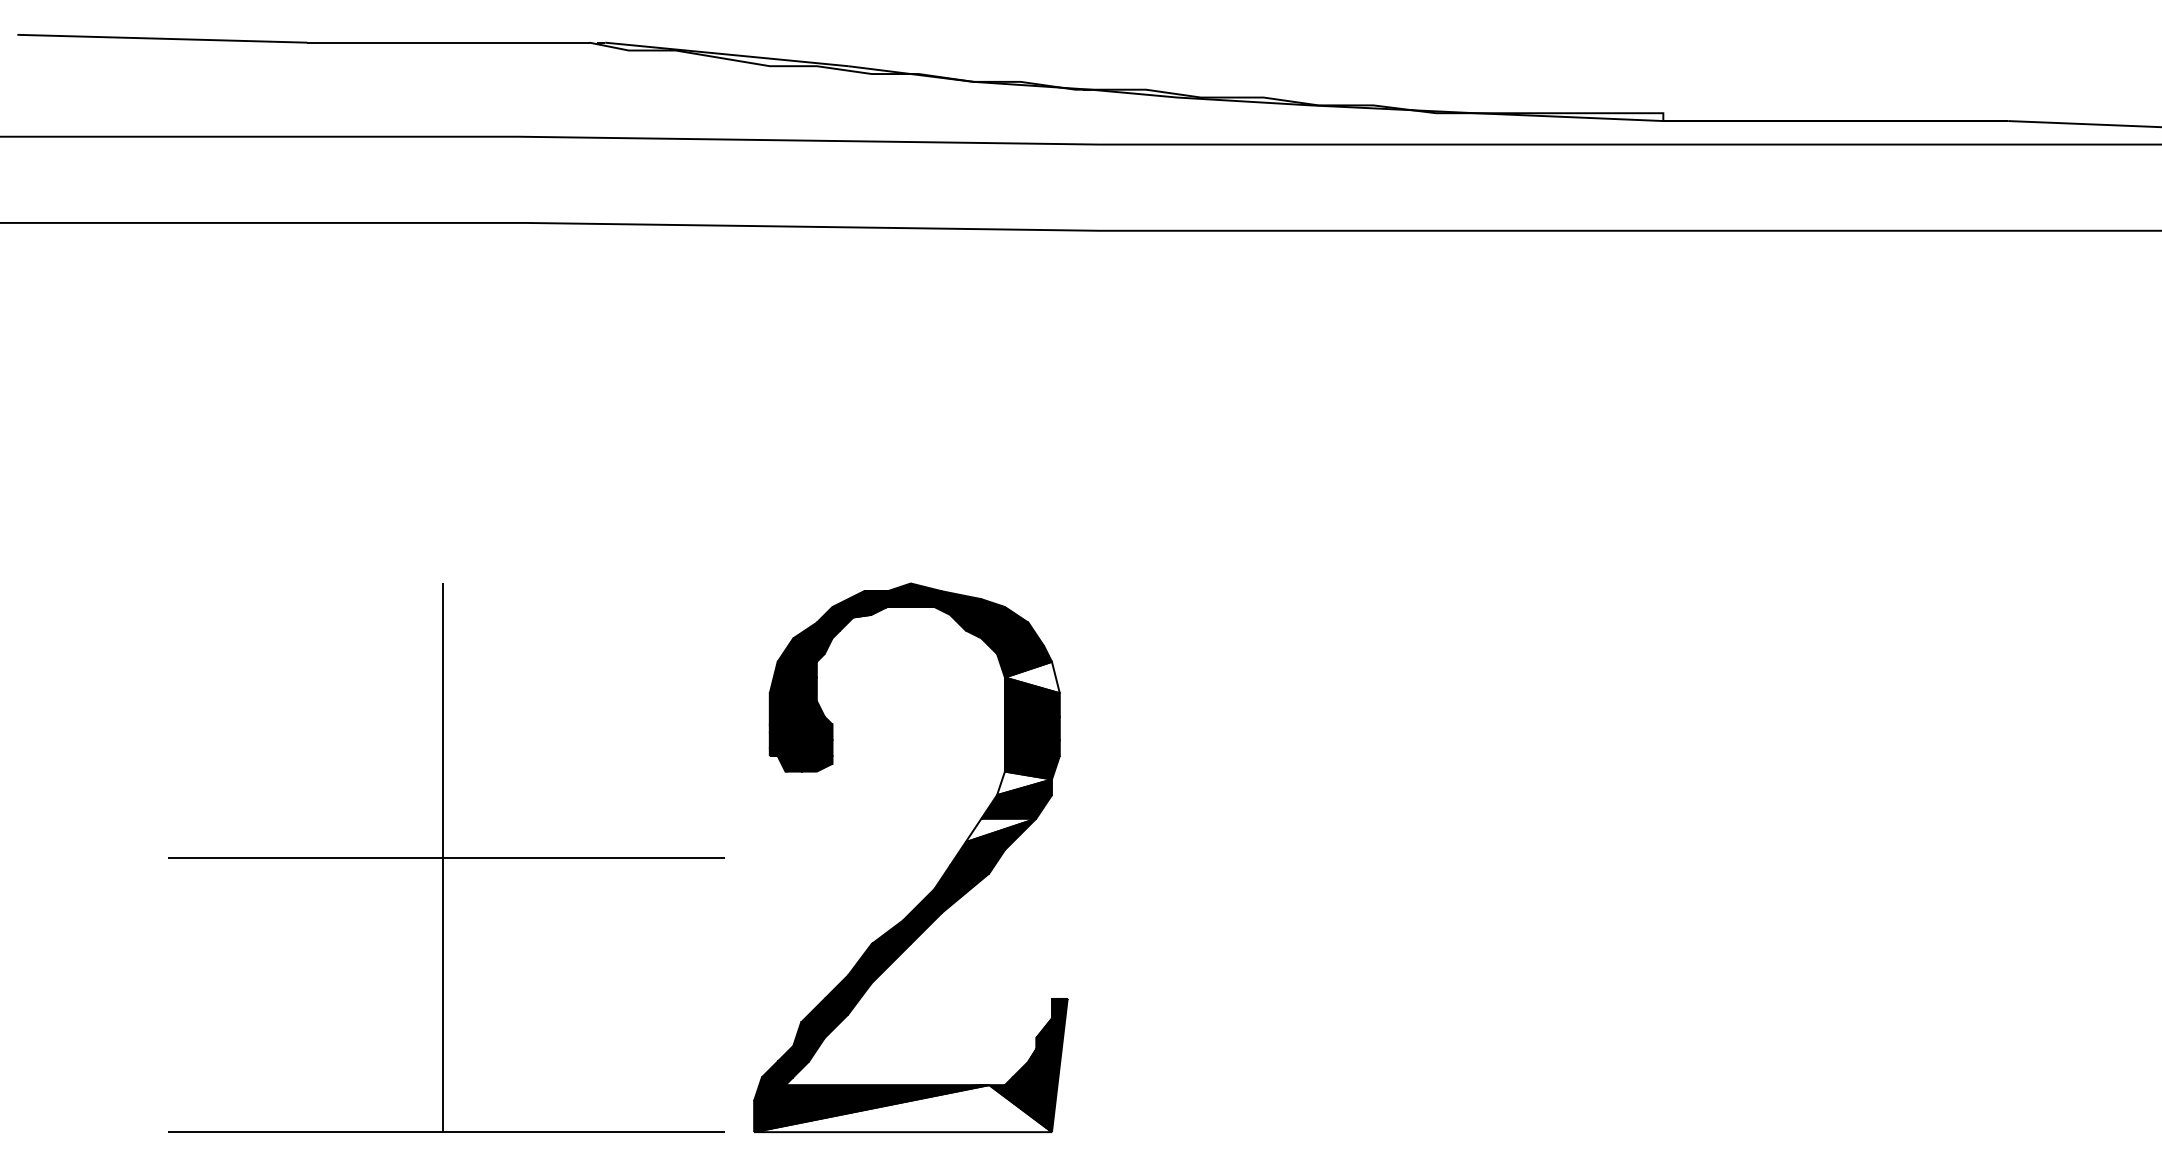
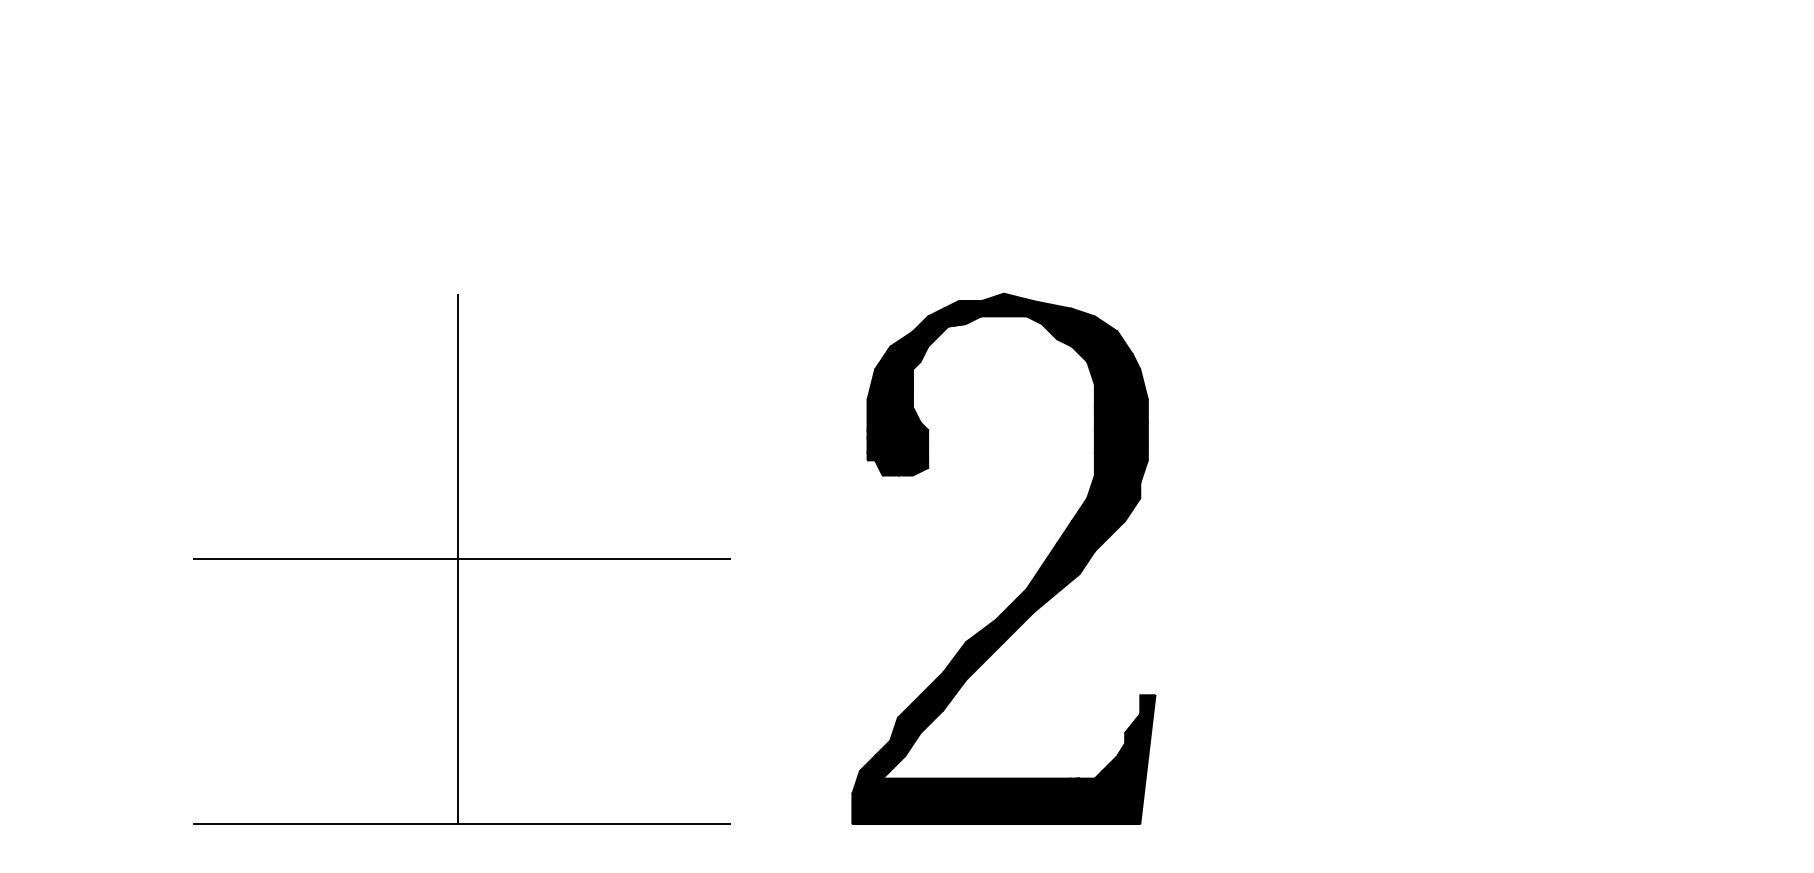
fill: (1031, 677) -> (1120, 384), added
fill: (1024, 783) -> (1113, 487), added
fill: (1000, 830) -> (1090, 532), added
part: (446, 857) -> (462, 558), moved
fill: (902, 1108) -> (995, 801), added

